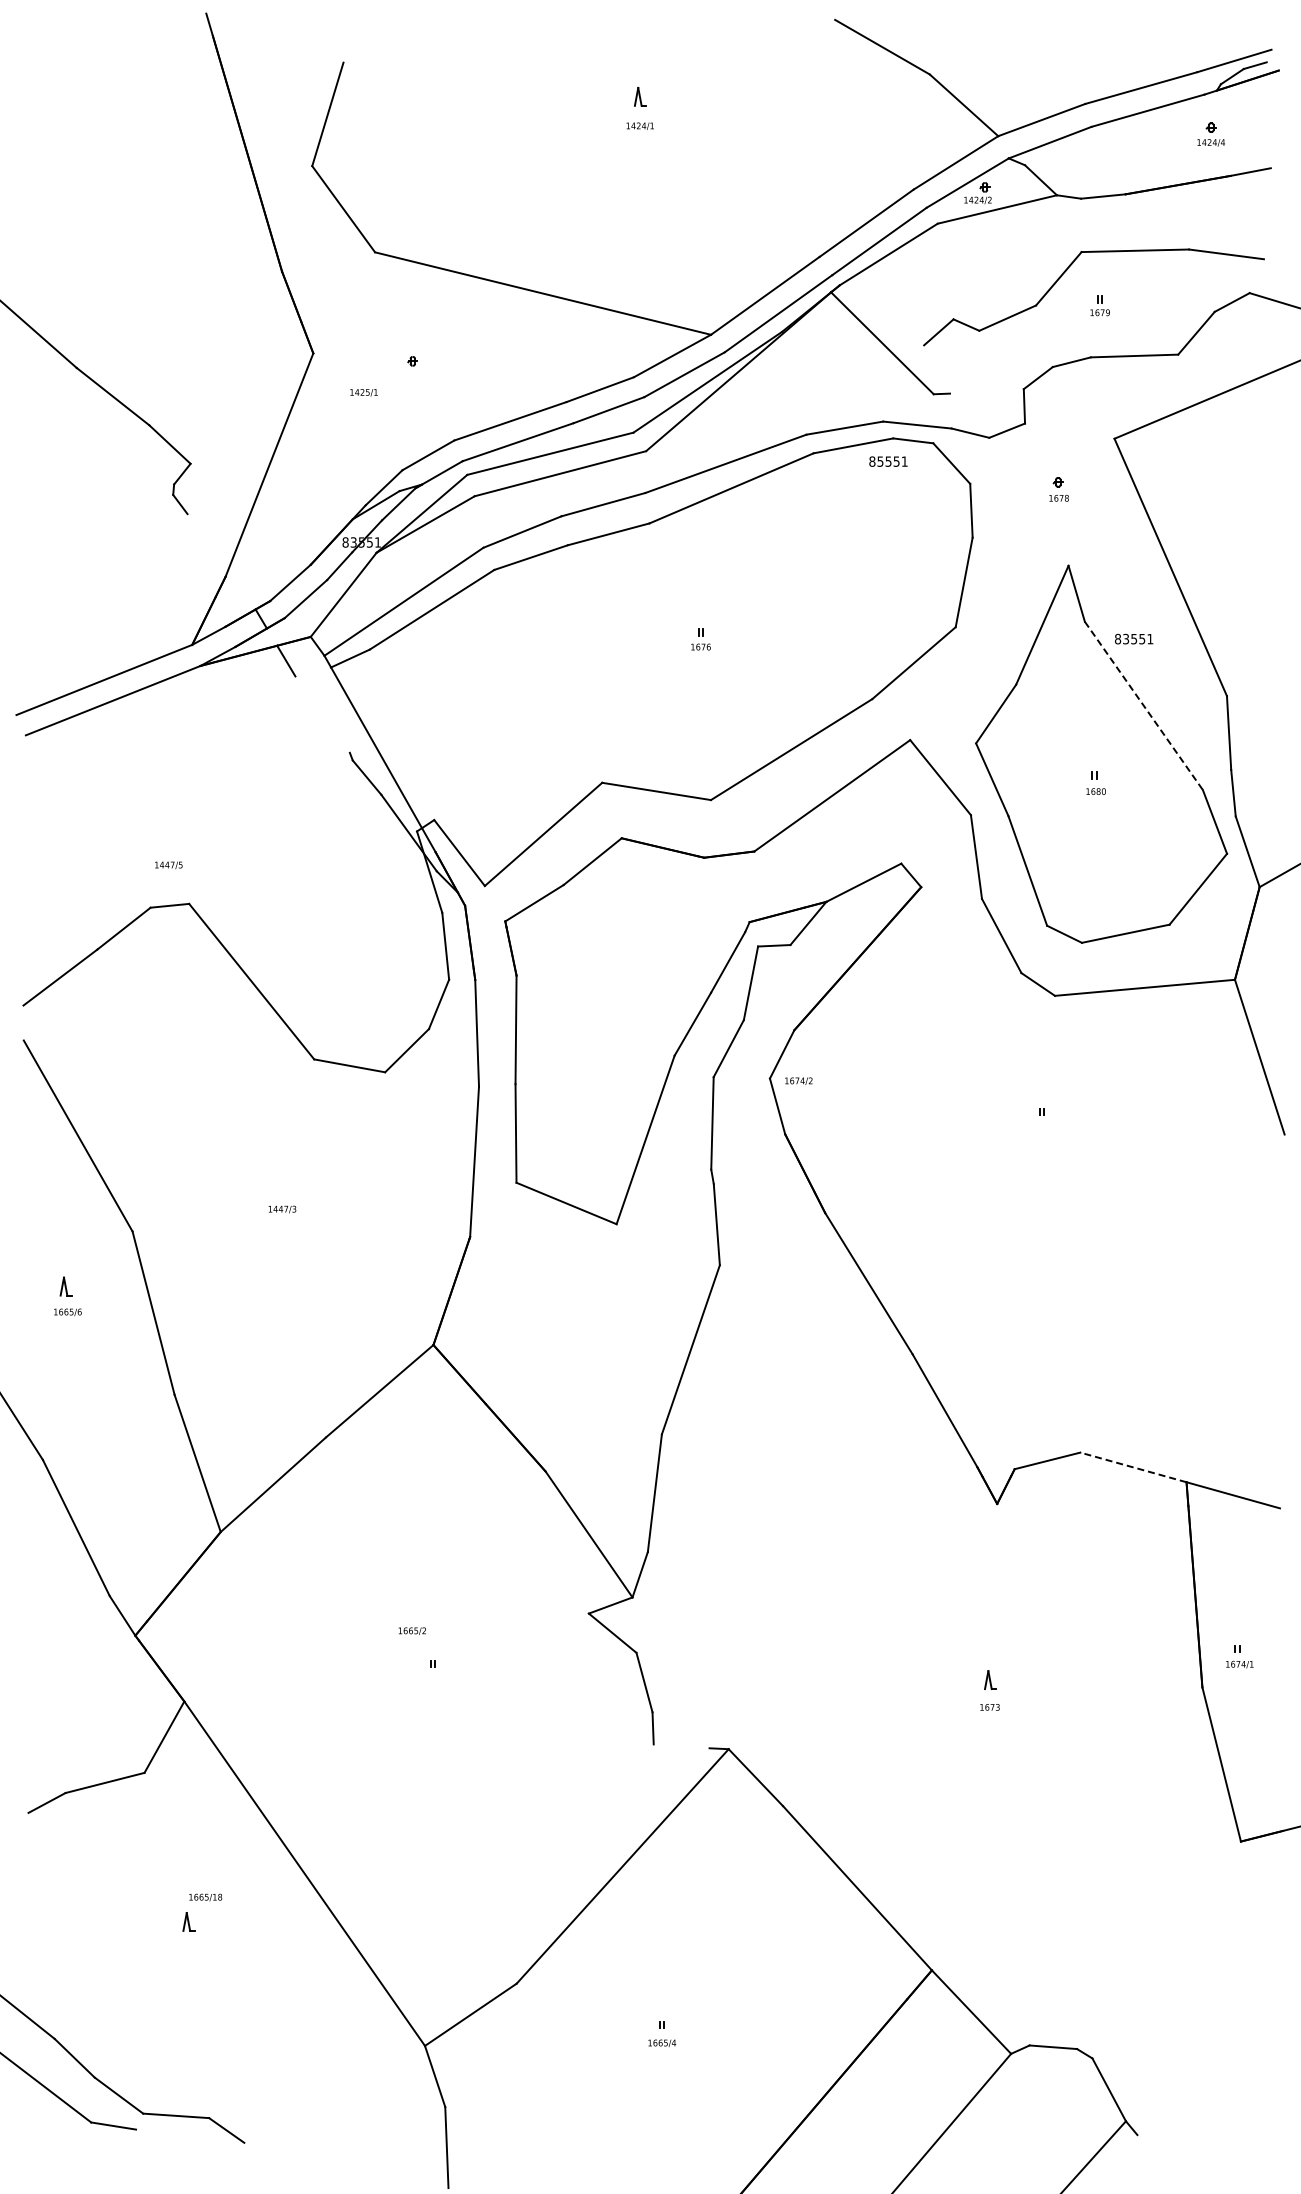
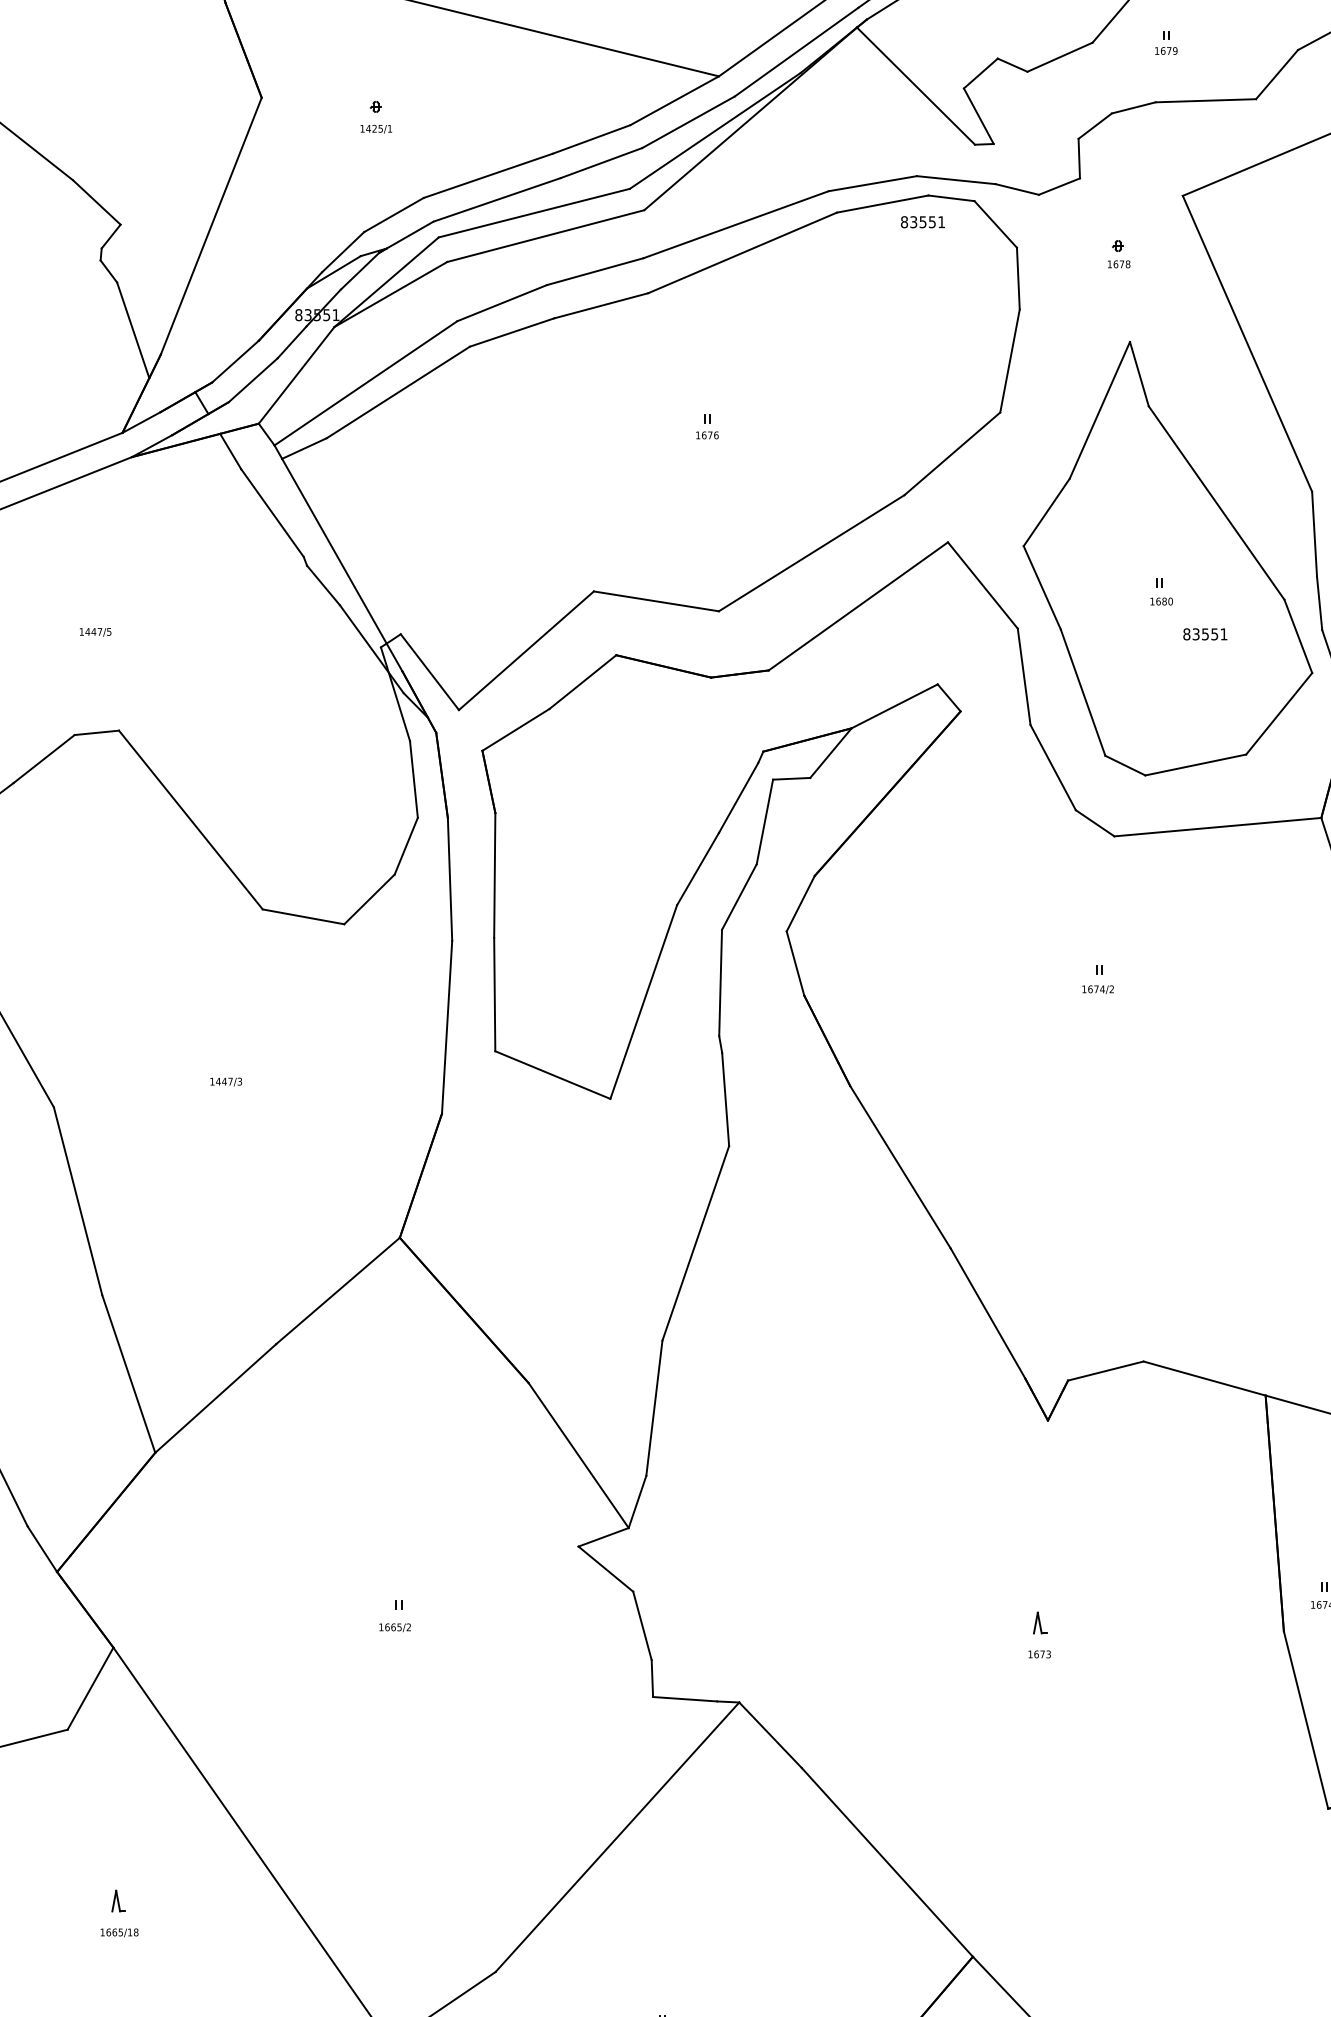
line: (937, 369) -> (979, 116), added
text: (363, 392) -> (375, 128), moved
text: (880, 460) -> (913, 220), 85551 -> 83551
line: (201, 555) -> (133, 330), added
text: (1134, 638) -> (1205, 633), moved
line: (1143, 705) -> (1216, 502), dashed -> solid
line: (322, 714) -> (272, 512), added
text: (168, 865) -> (95, 632), moved
text: (798, 1080) -> (1097, 988), moved
line: (1132, 1467) -> (1203, 1378), dashed -> solid
text: (411, 1630) -> (394, 1626), moved
line: (681, 1746) -> (685, 1699), added
text: (205, 1897) -> (119, 1932), moved

